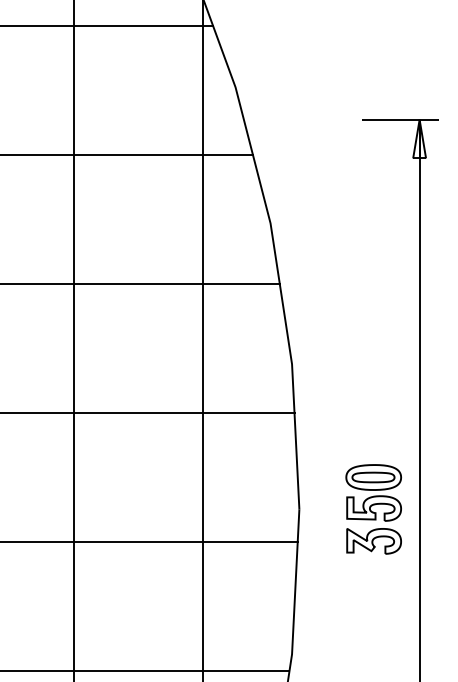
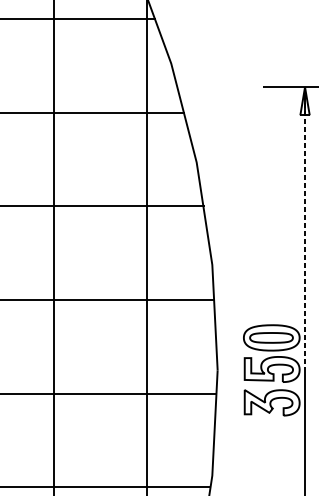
line: (419, 314) -> (304, 228), solid -> dashed
part: (373, 509) -> (271, 370), size x1.4

